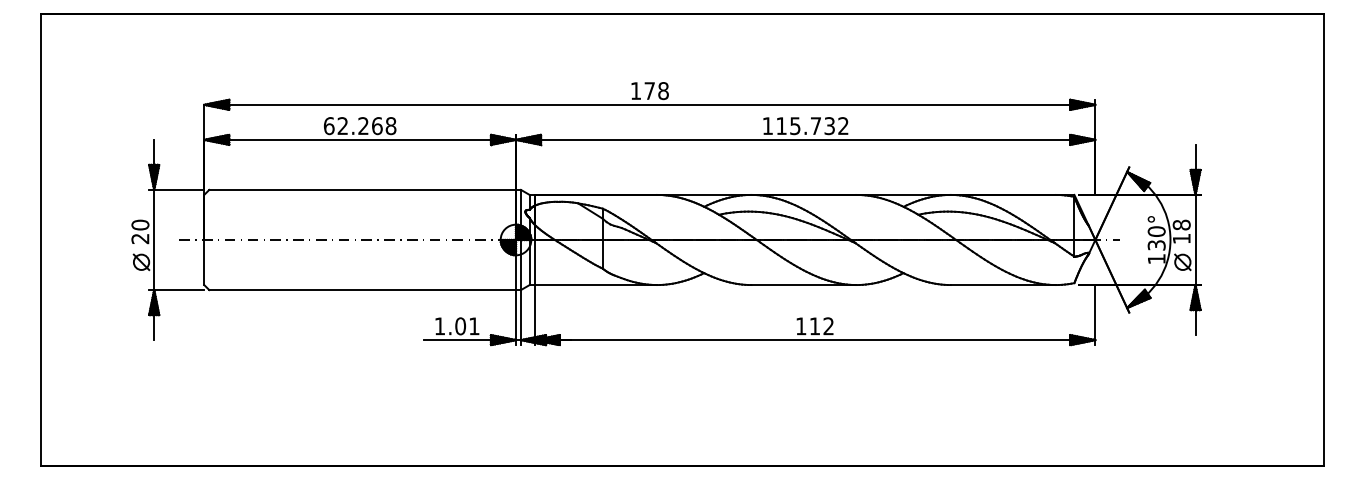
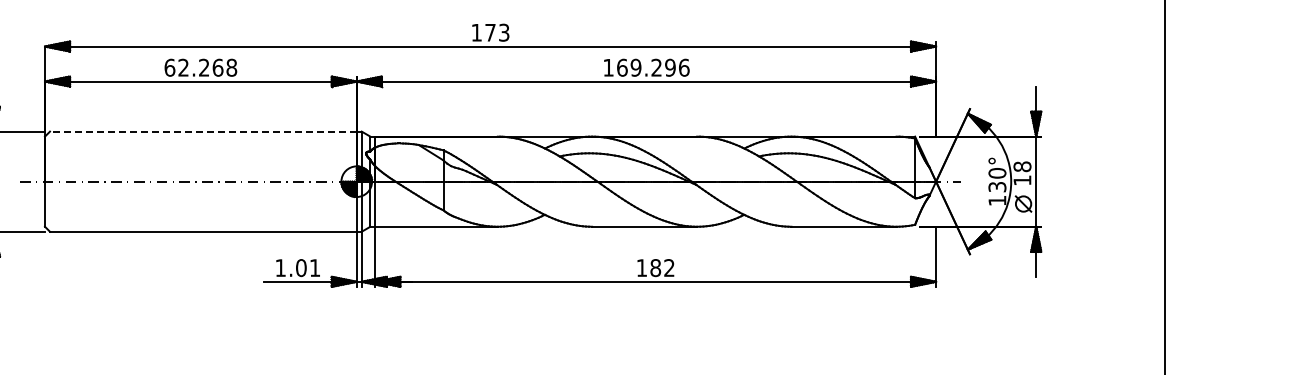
text: (663, 90) -> (504, 32), 178 -> 173
text: (812, 126) -> (653, 68), 115.732 -> 169.296
line: (362, 189) -> (203, 131), solid -> dashed
text: (814, 326) -> (655, 268), 112 -> 182

